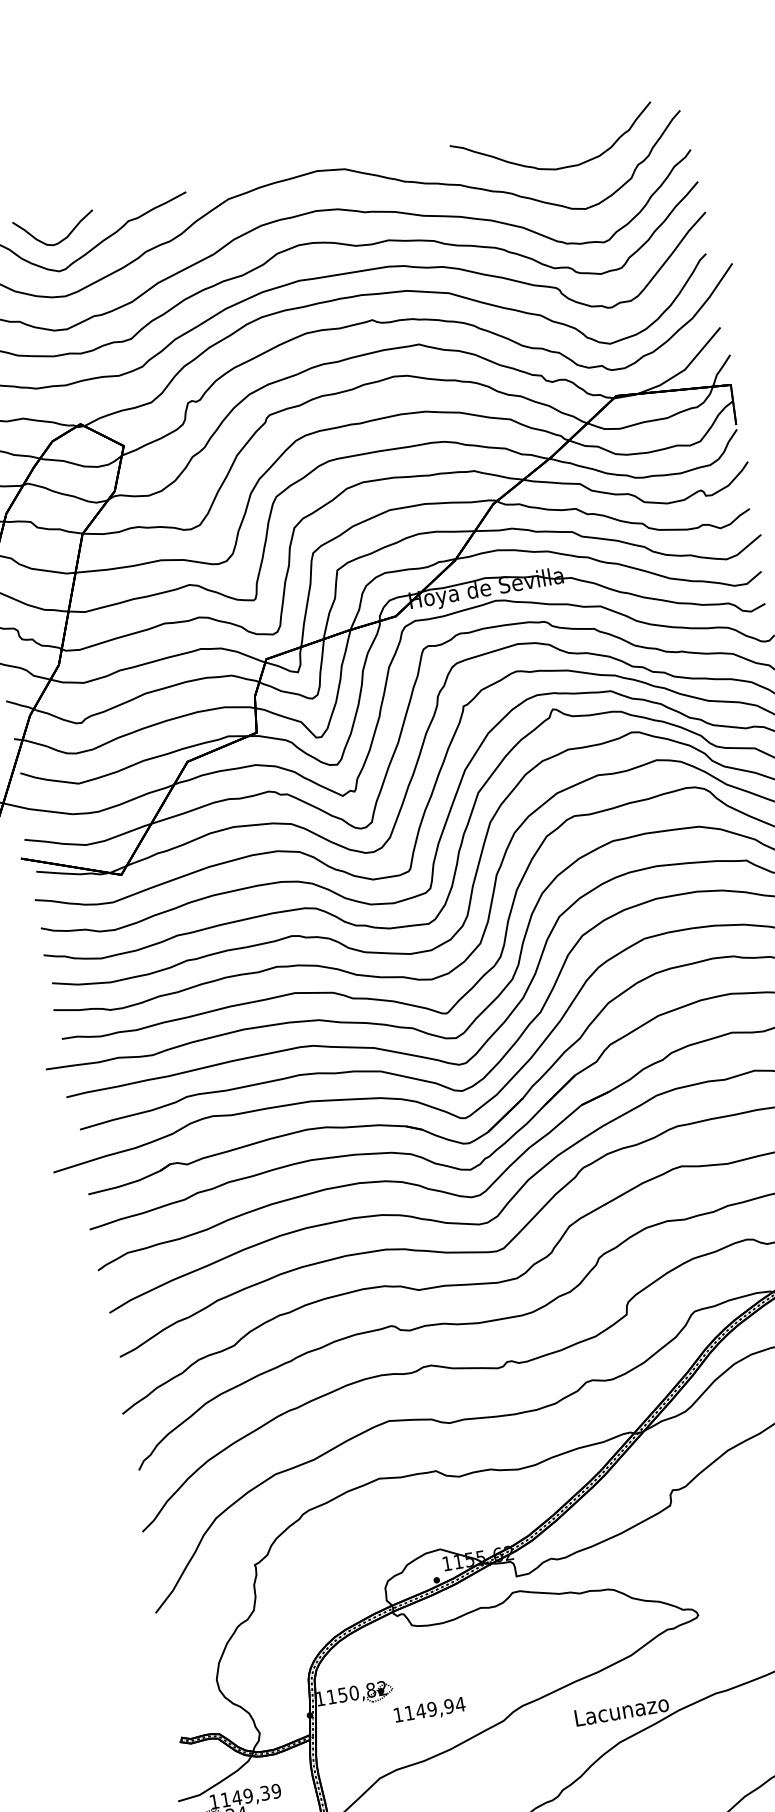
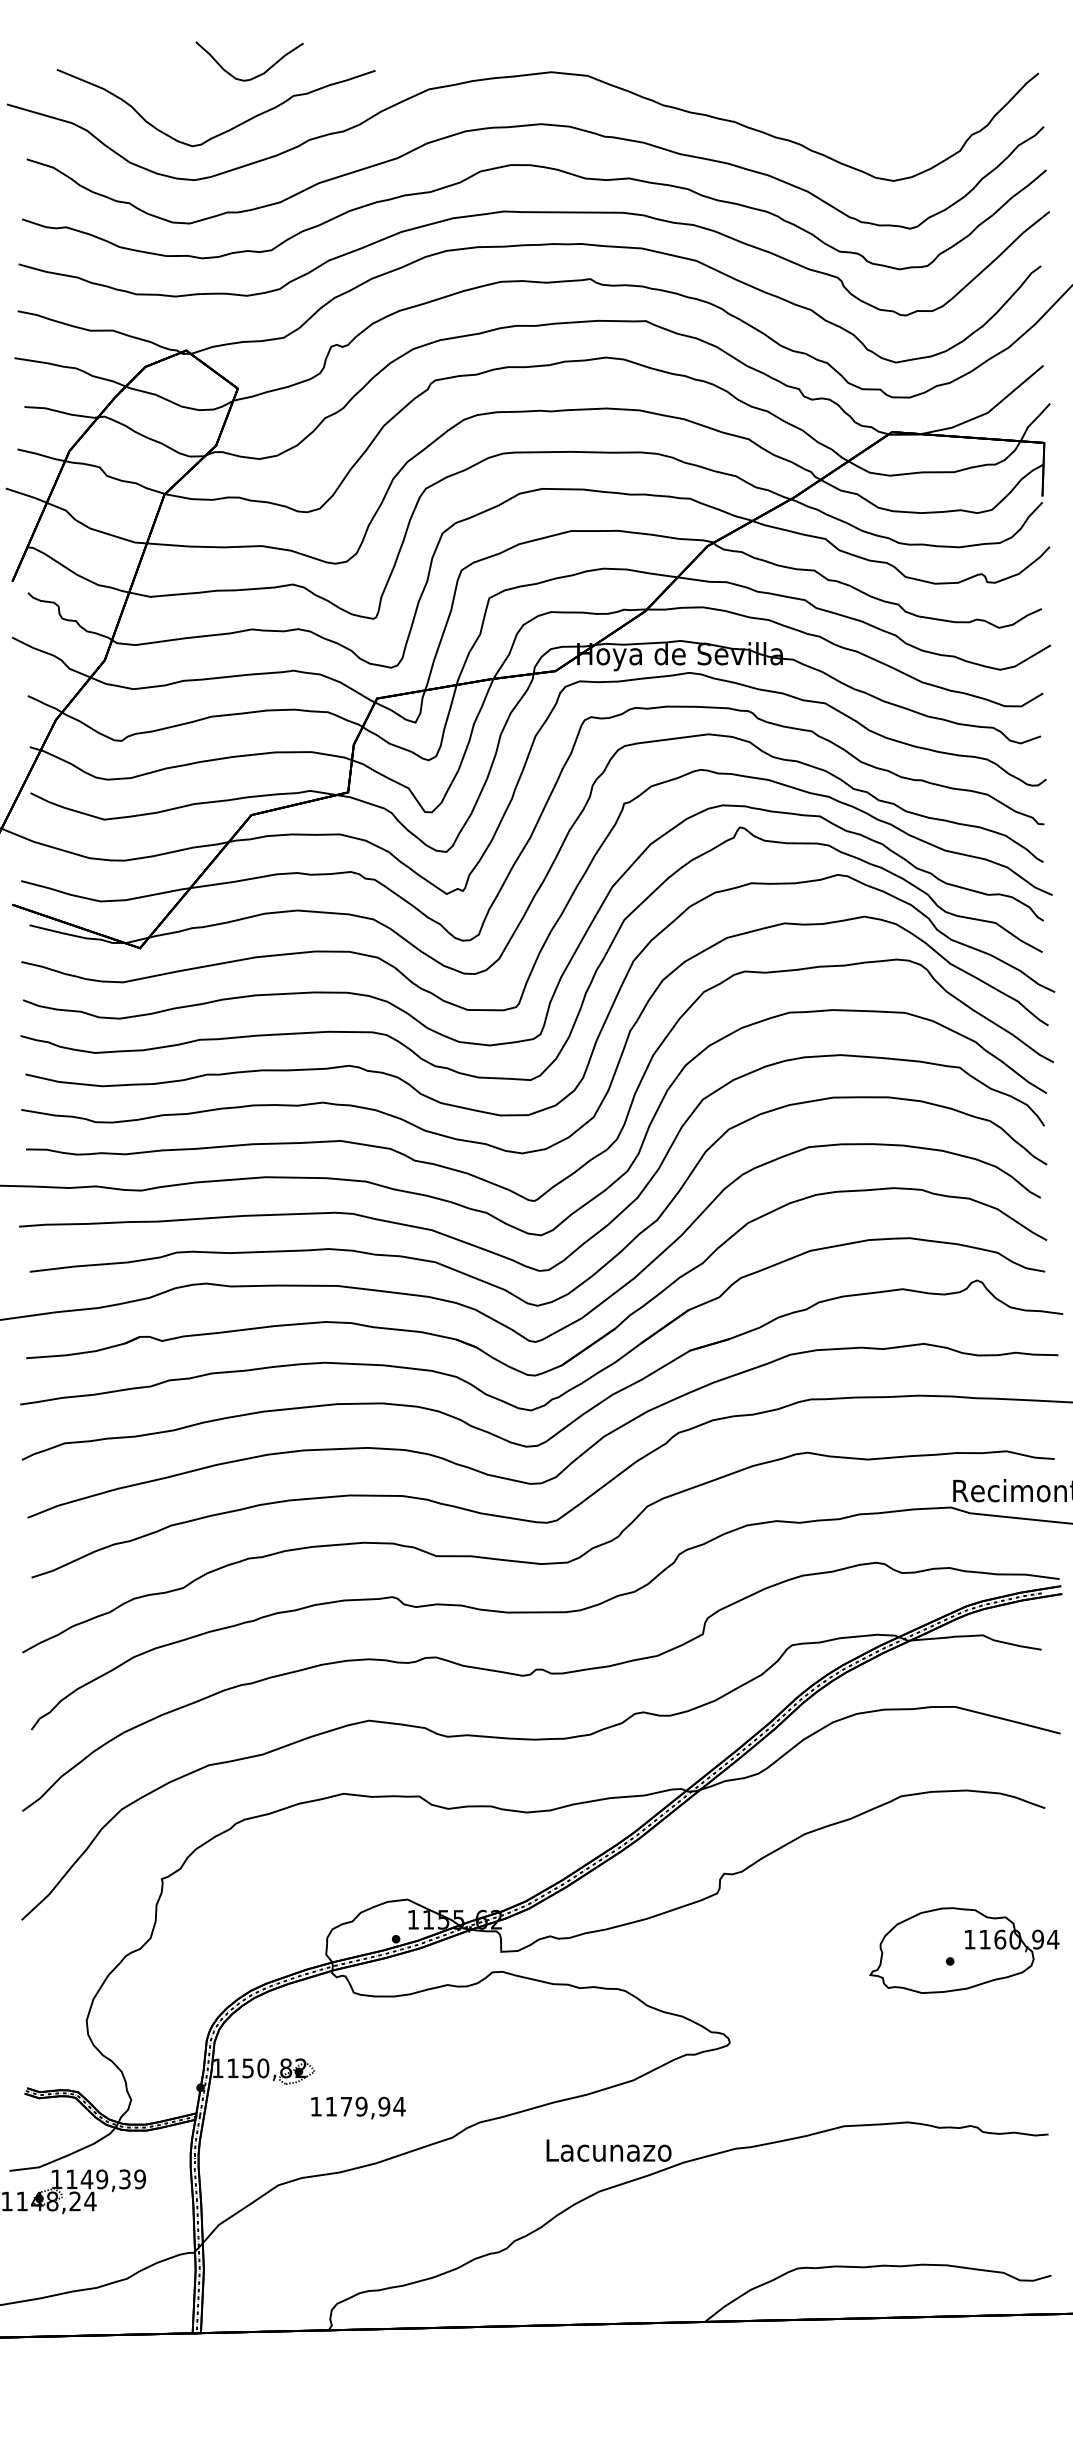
curve: (557, 168) -> (865, 121), removed
curve: (61, 239) -> (256, 75), moved
text: (420, 1711) -> (346, 2106), 1149,94 -> 1179,94

